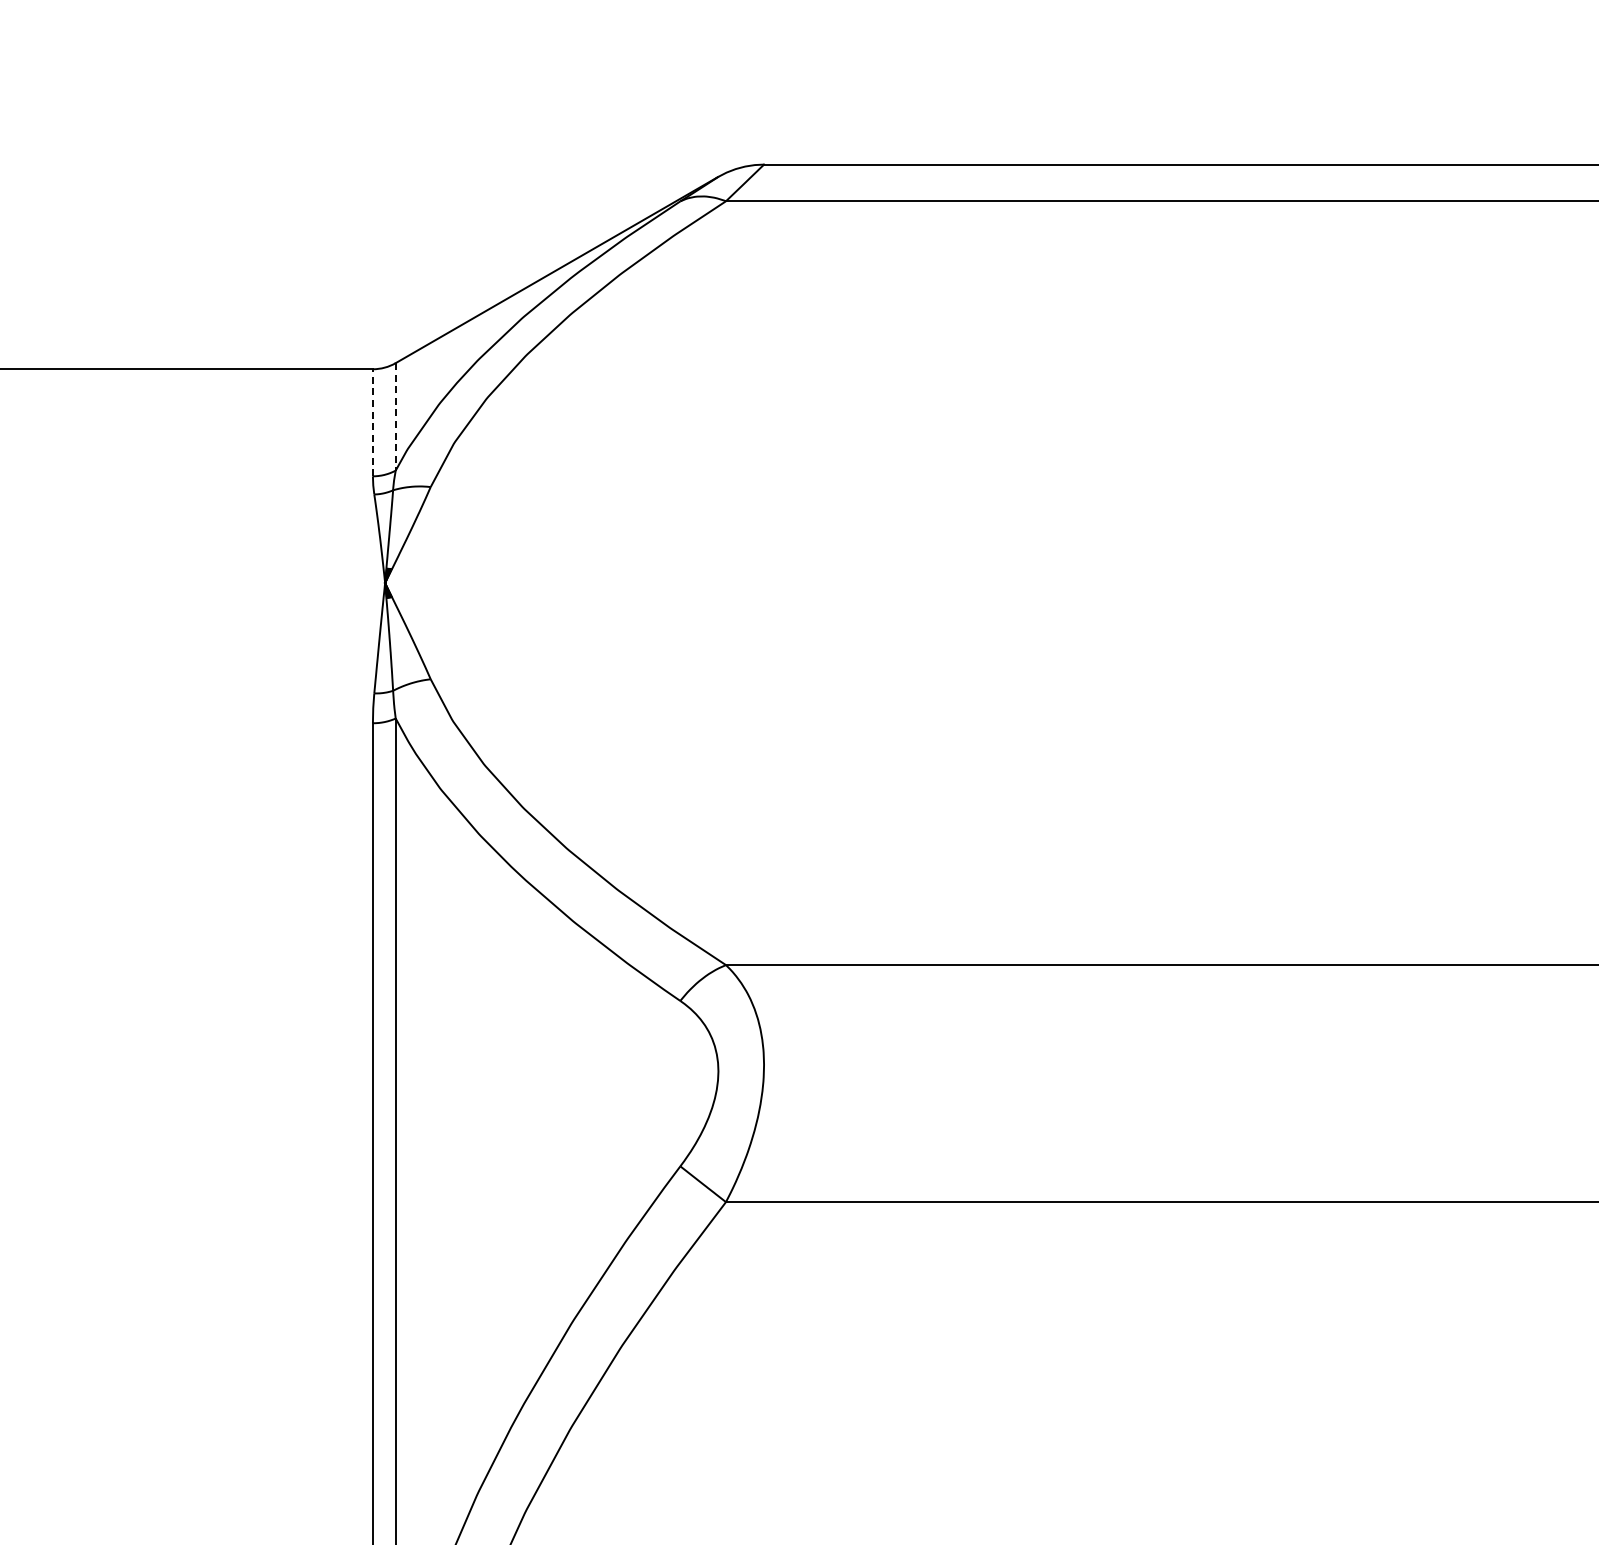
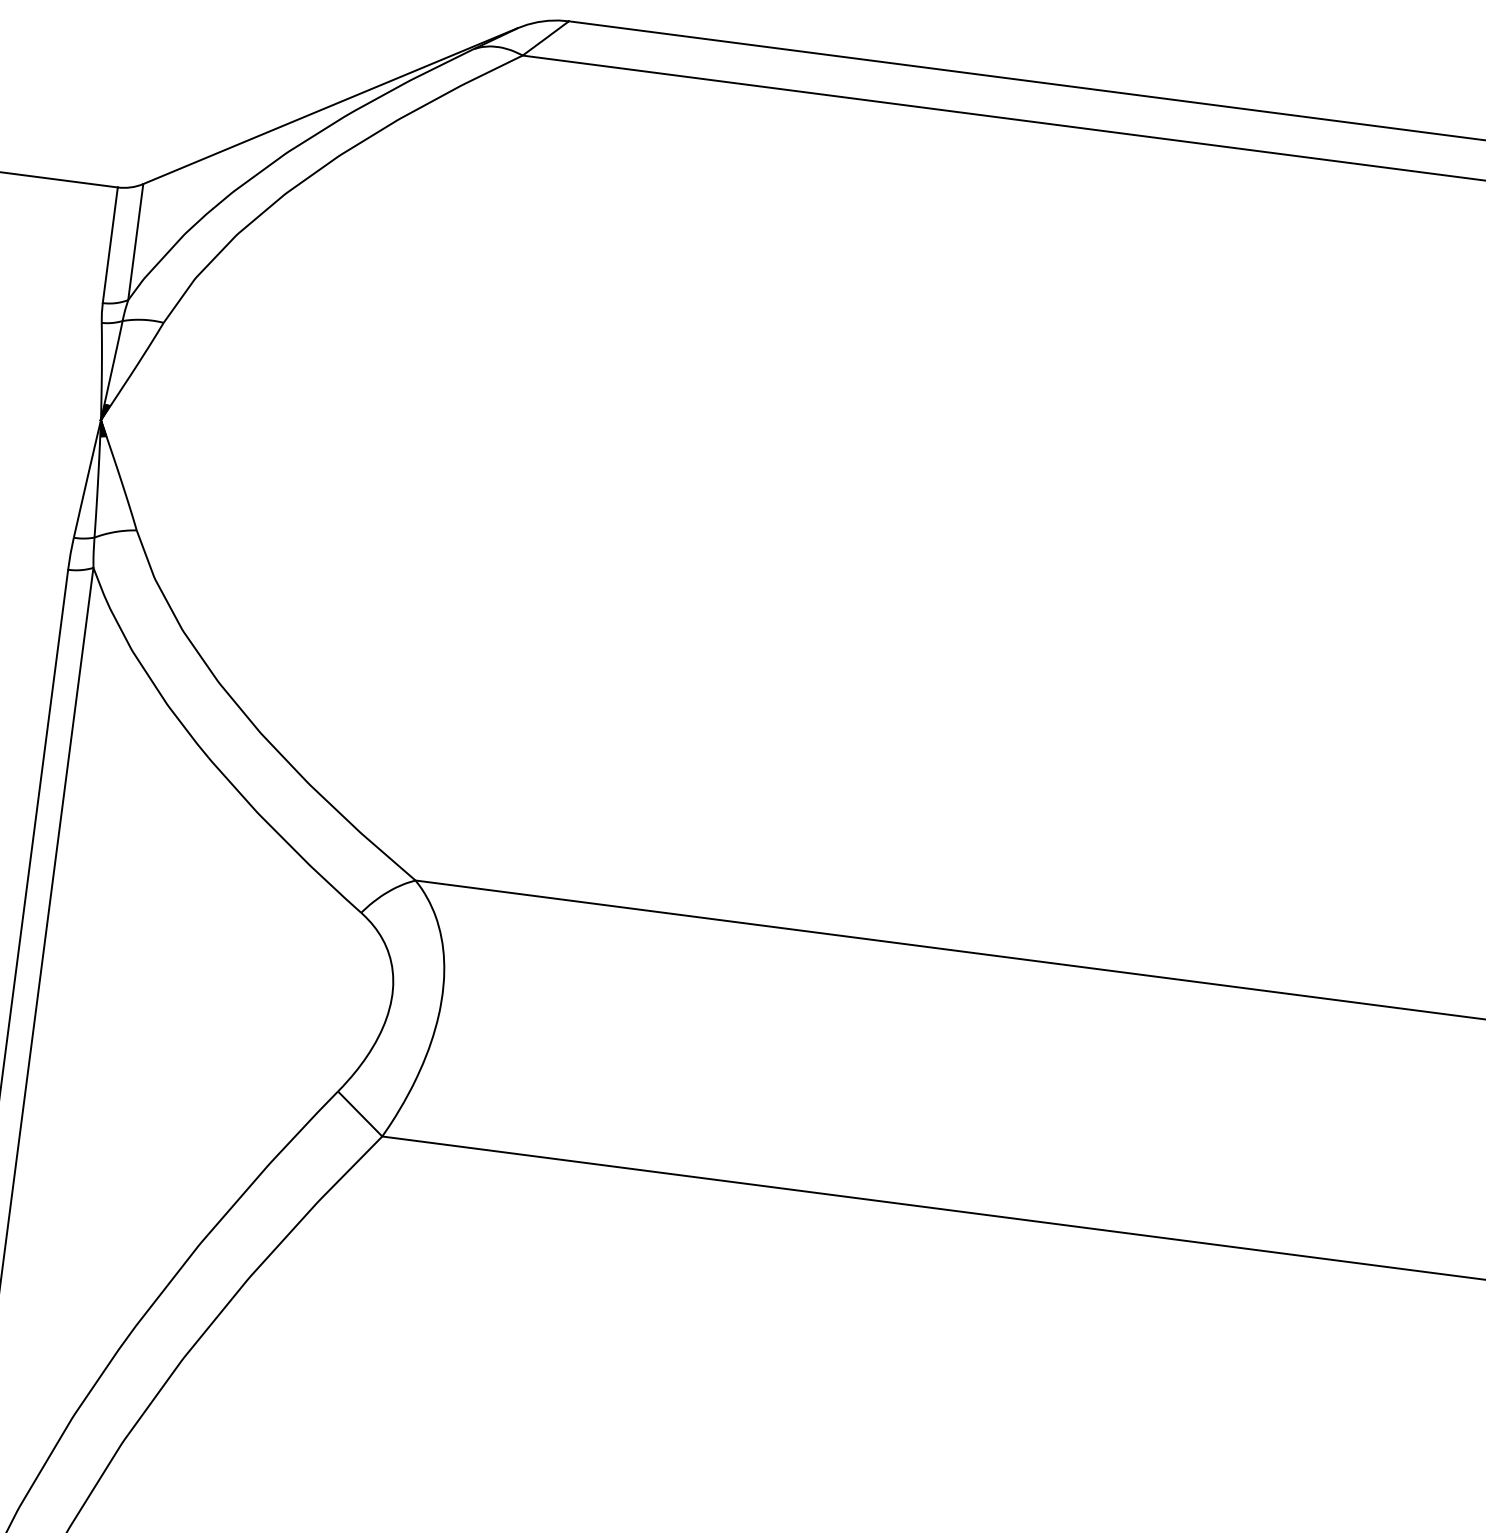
line: (395, 416) -> (135, 241), dashed -> solid
line: (372, 422) -> (109, 244), dashed -> solid

